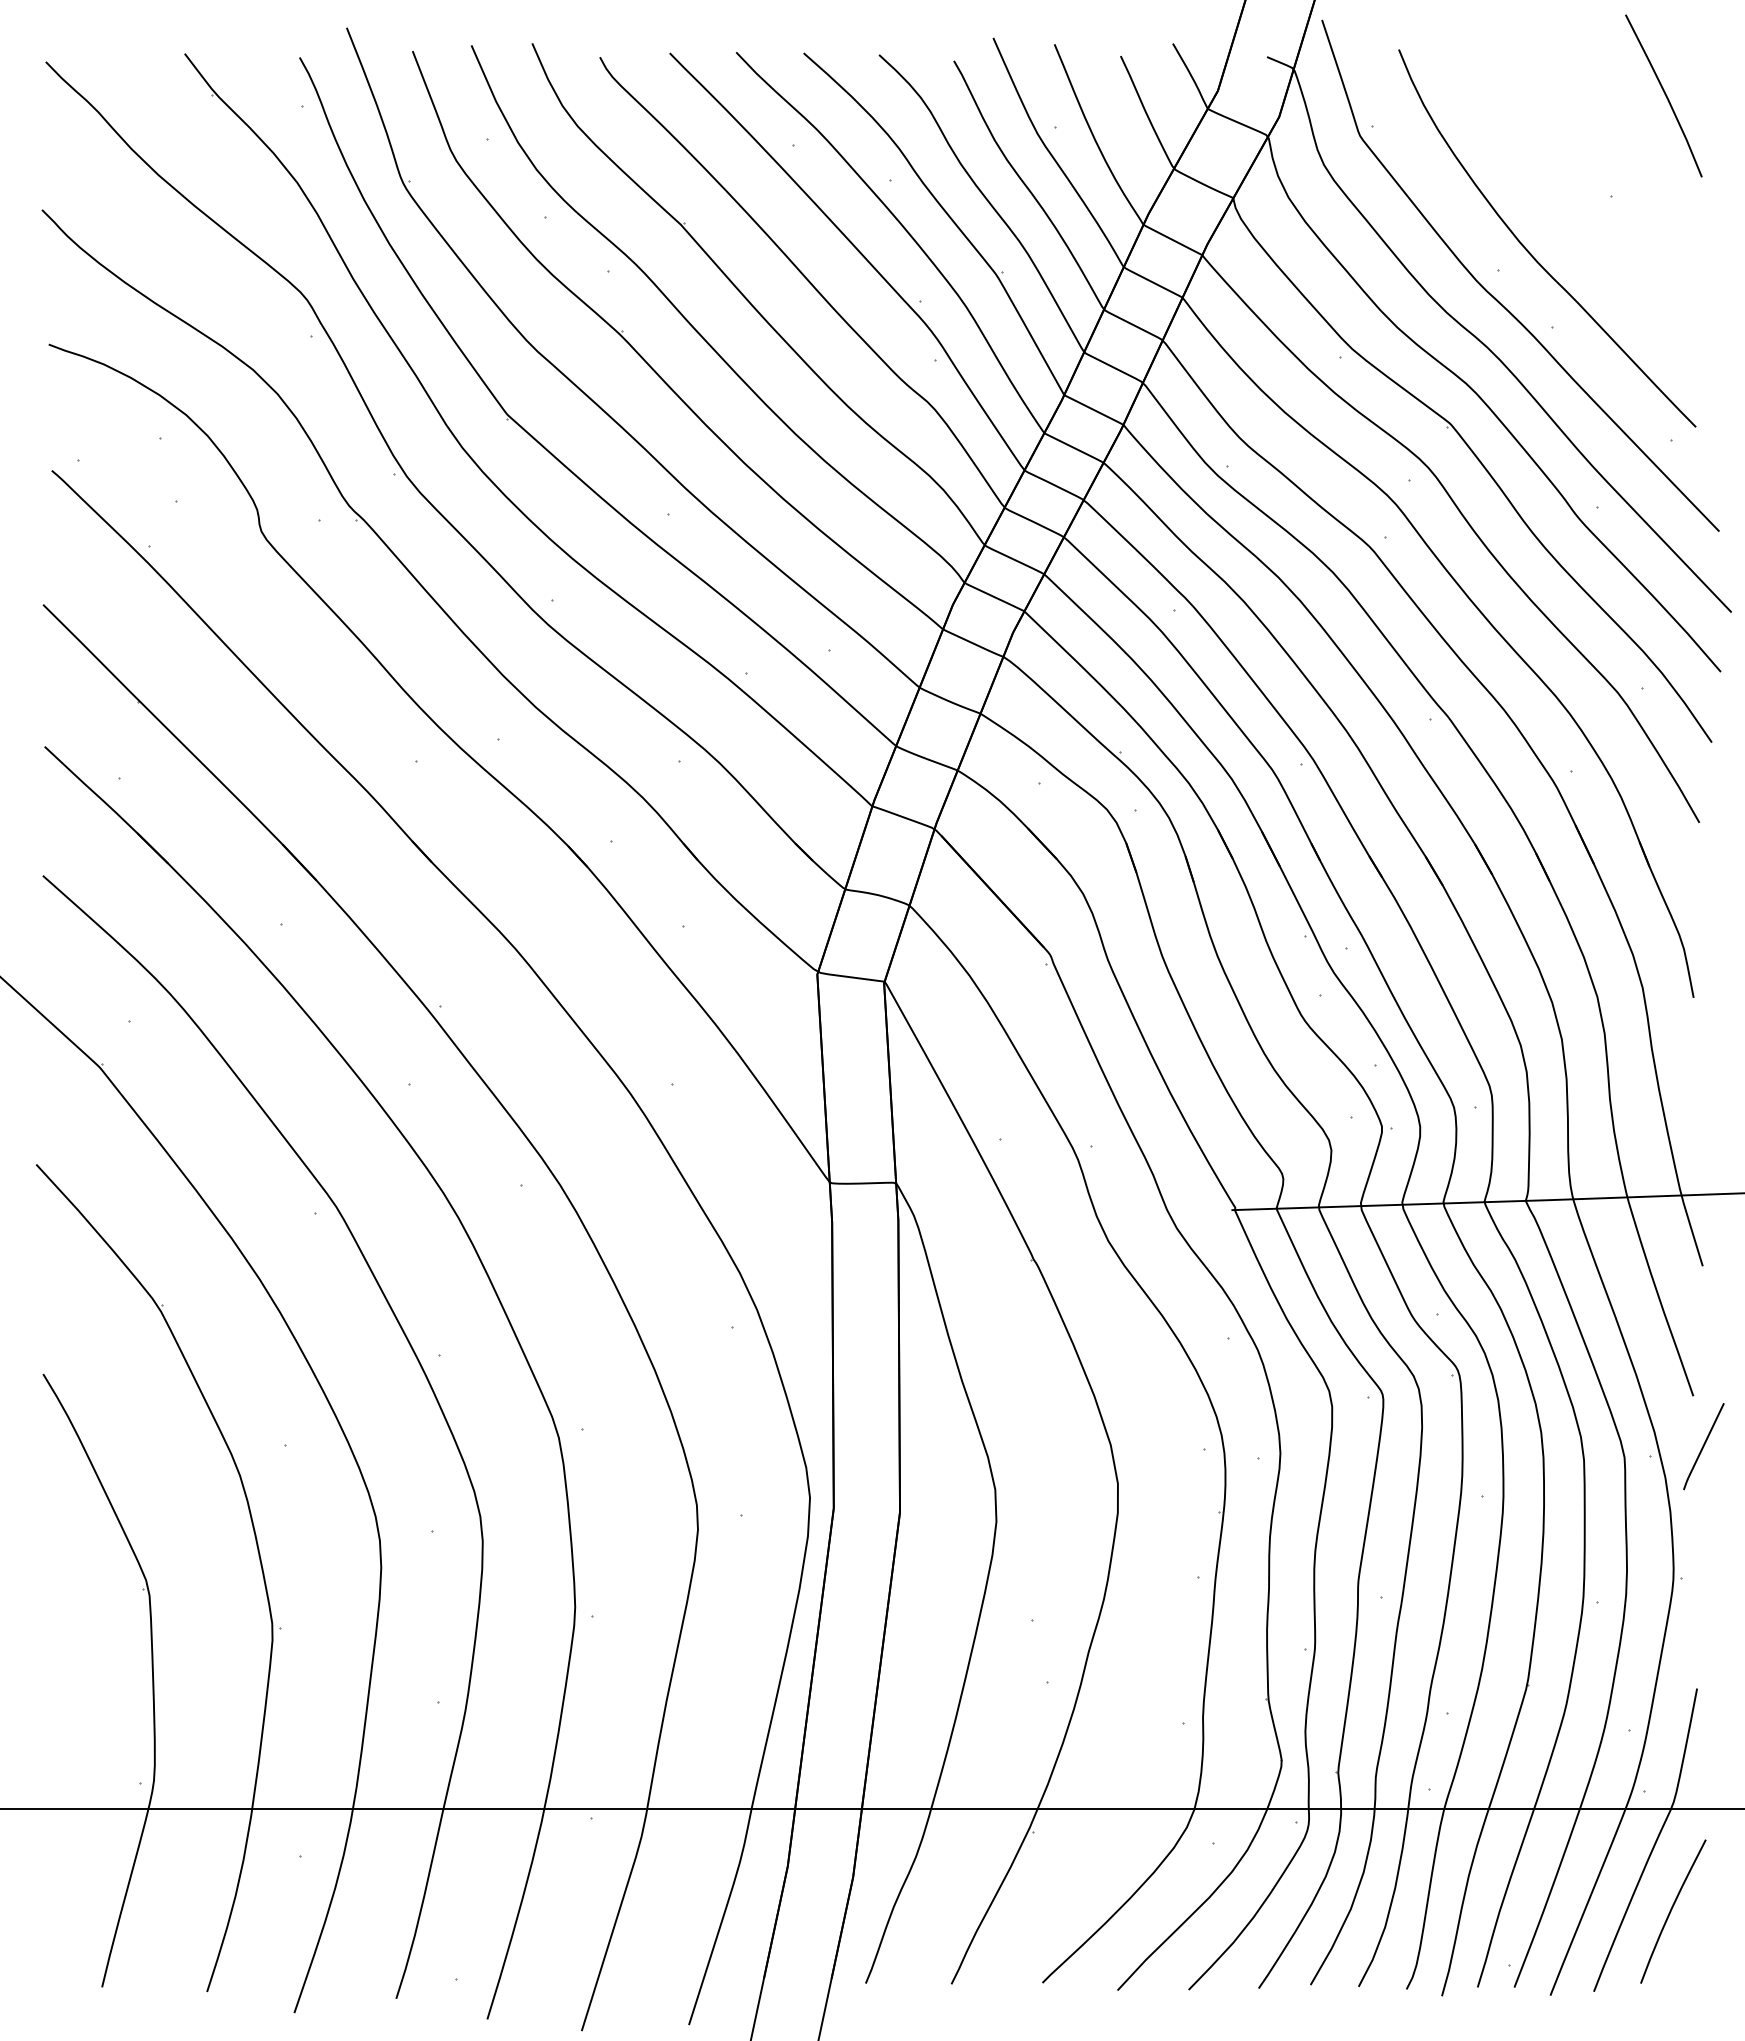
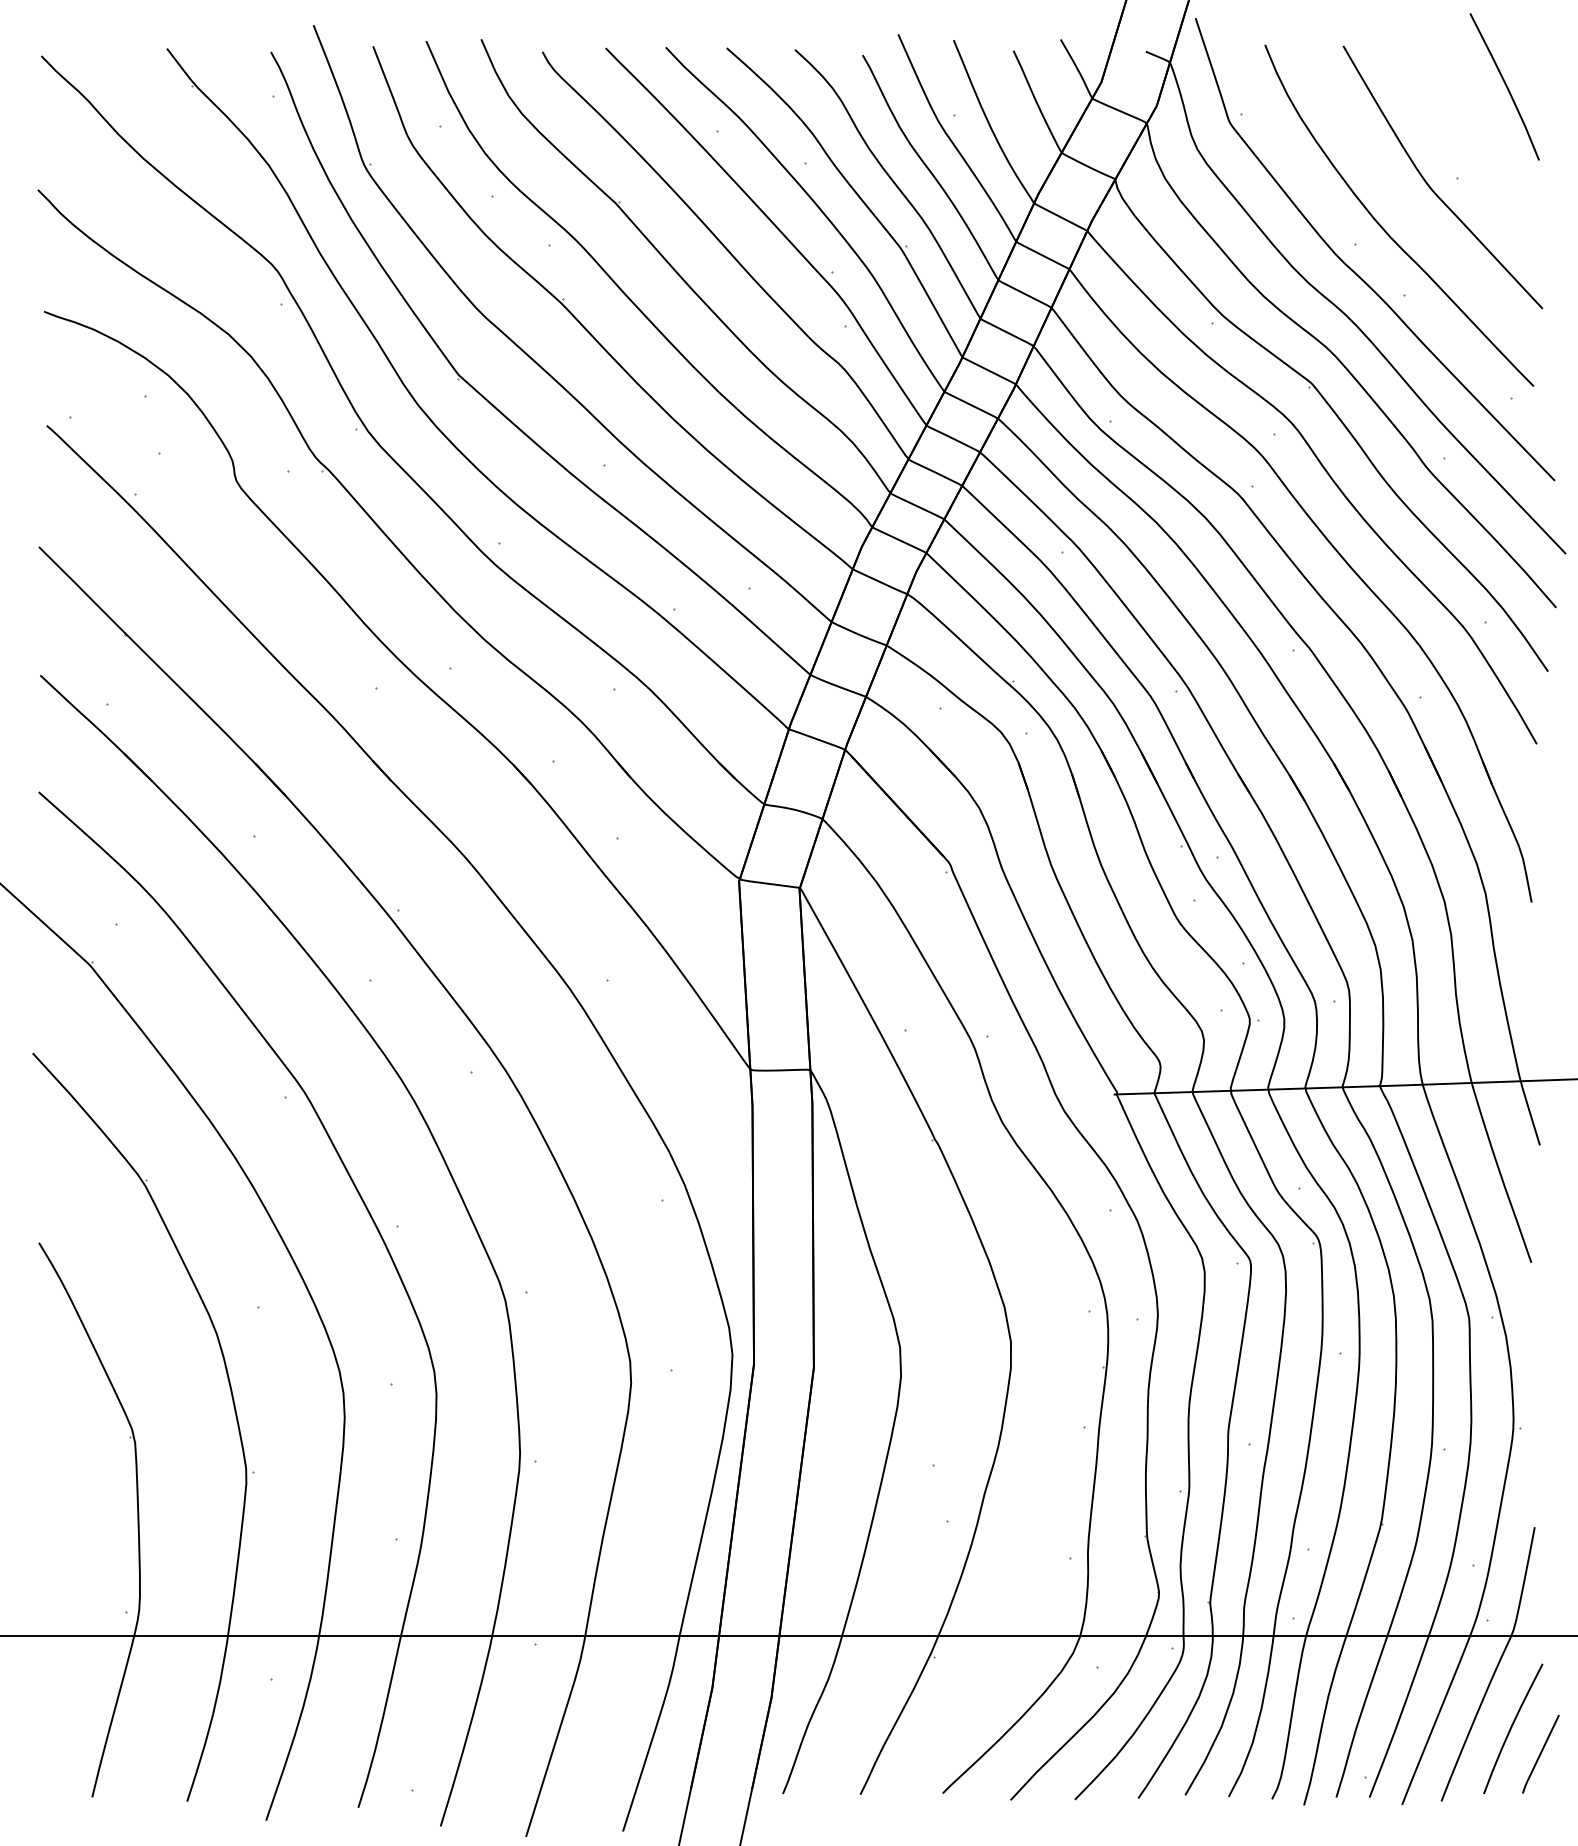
curve: (1581, 205) -> (1430, 185), added
line: (1703, 1446) -> (1540, 1754), moved

